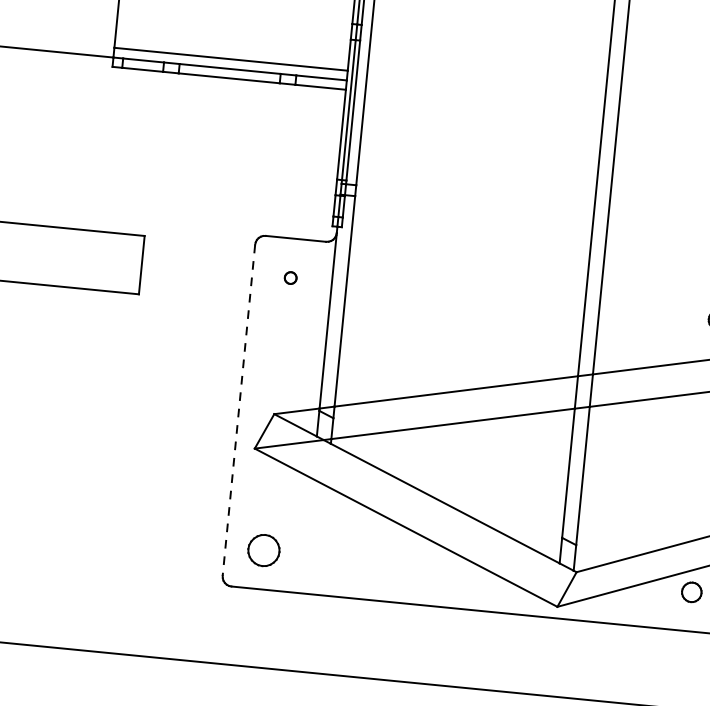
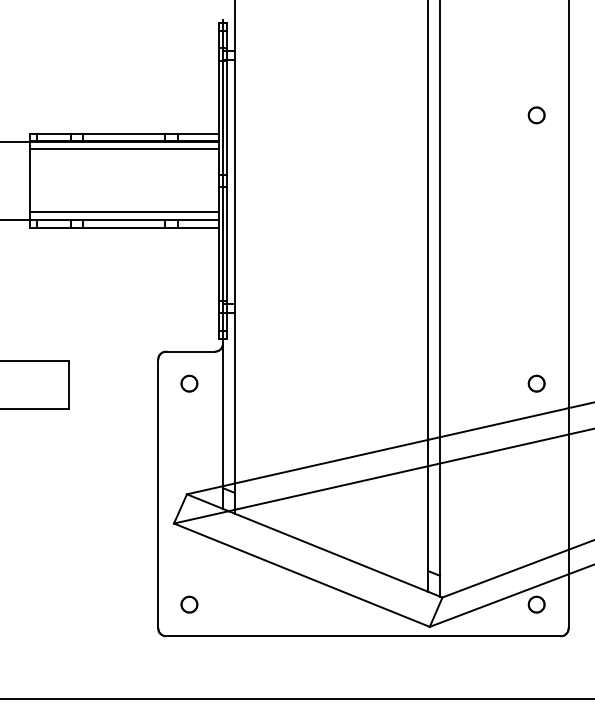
part: (290, 277) -> (189, 383), size x1.67
line: (239, 410) -> (158, 494), dashed -> solid
part: (264, 550) -> (189, 604), size x0.62

